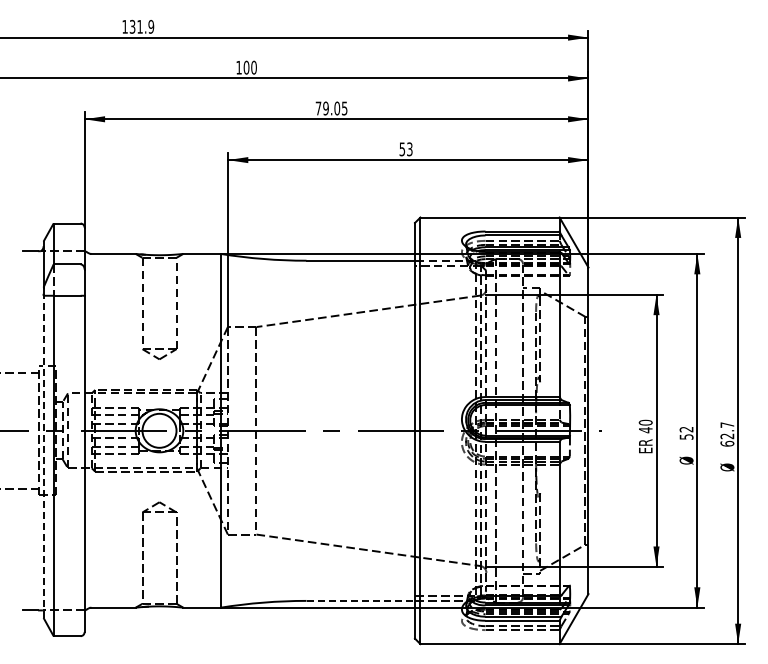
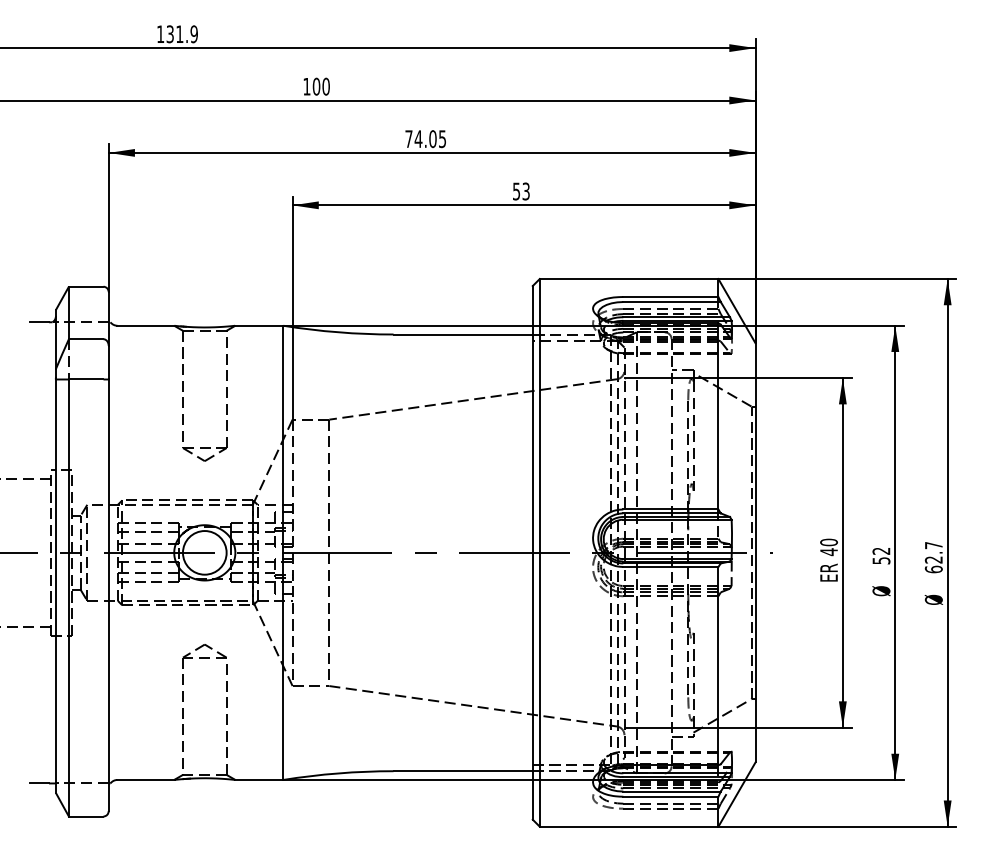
text: (325, 108) -> (417, 139), 79.05 -> 74.05
line: (43, 456) -> (55, 585), dashed -> solid
line: (361, 600) -> (464, 770), dashed -> solid

